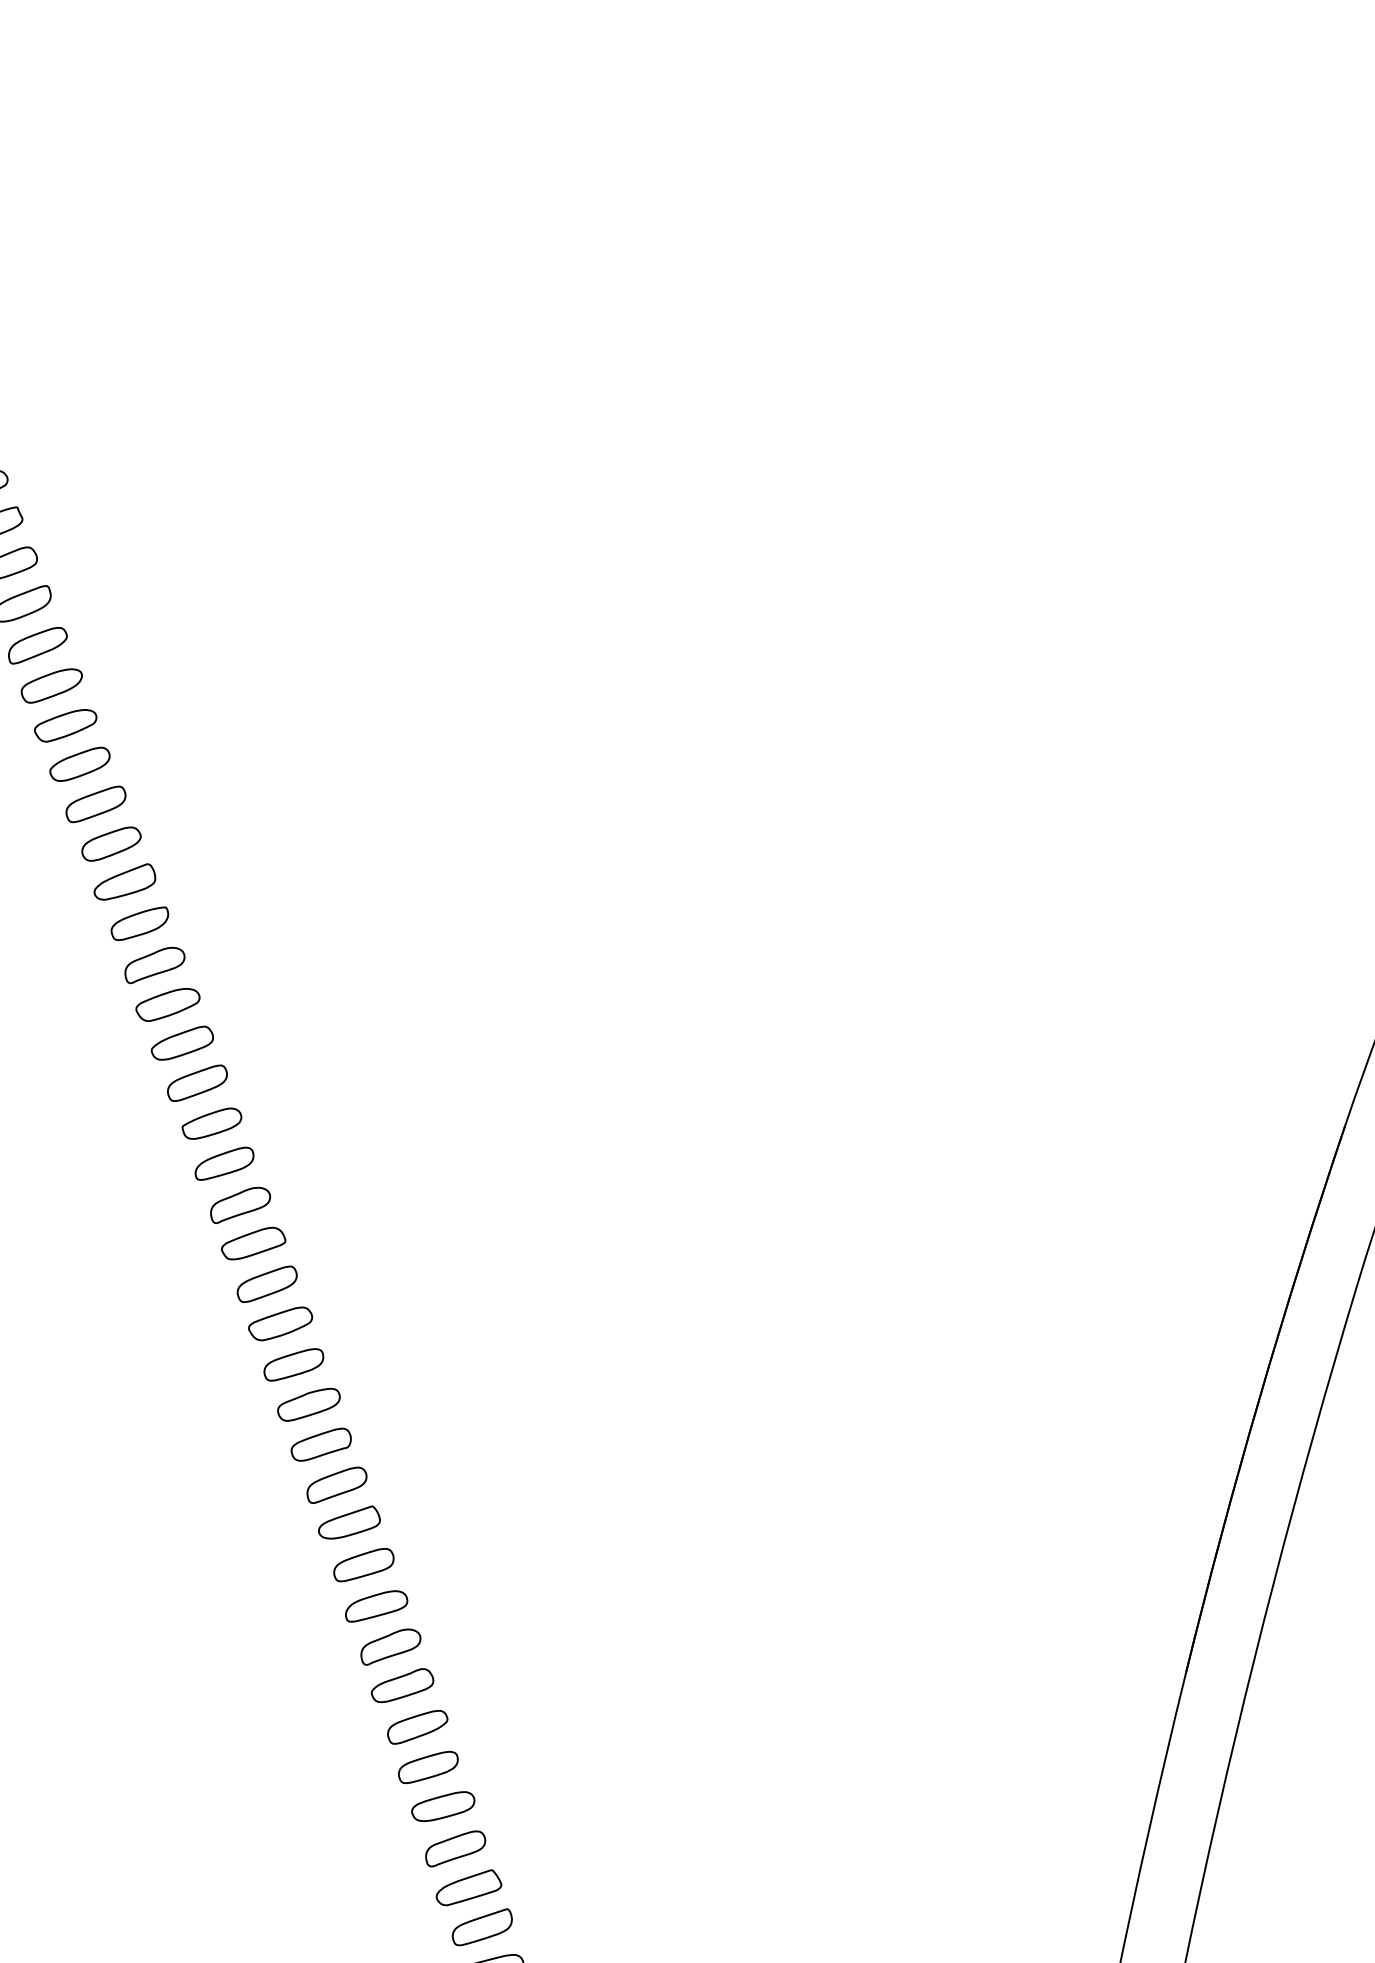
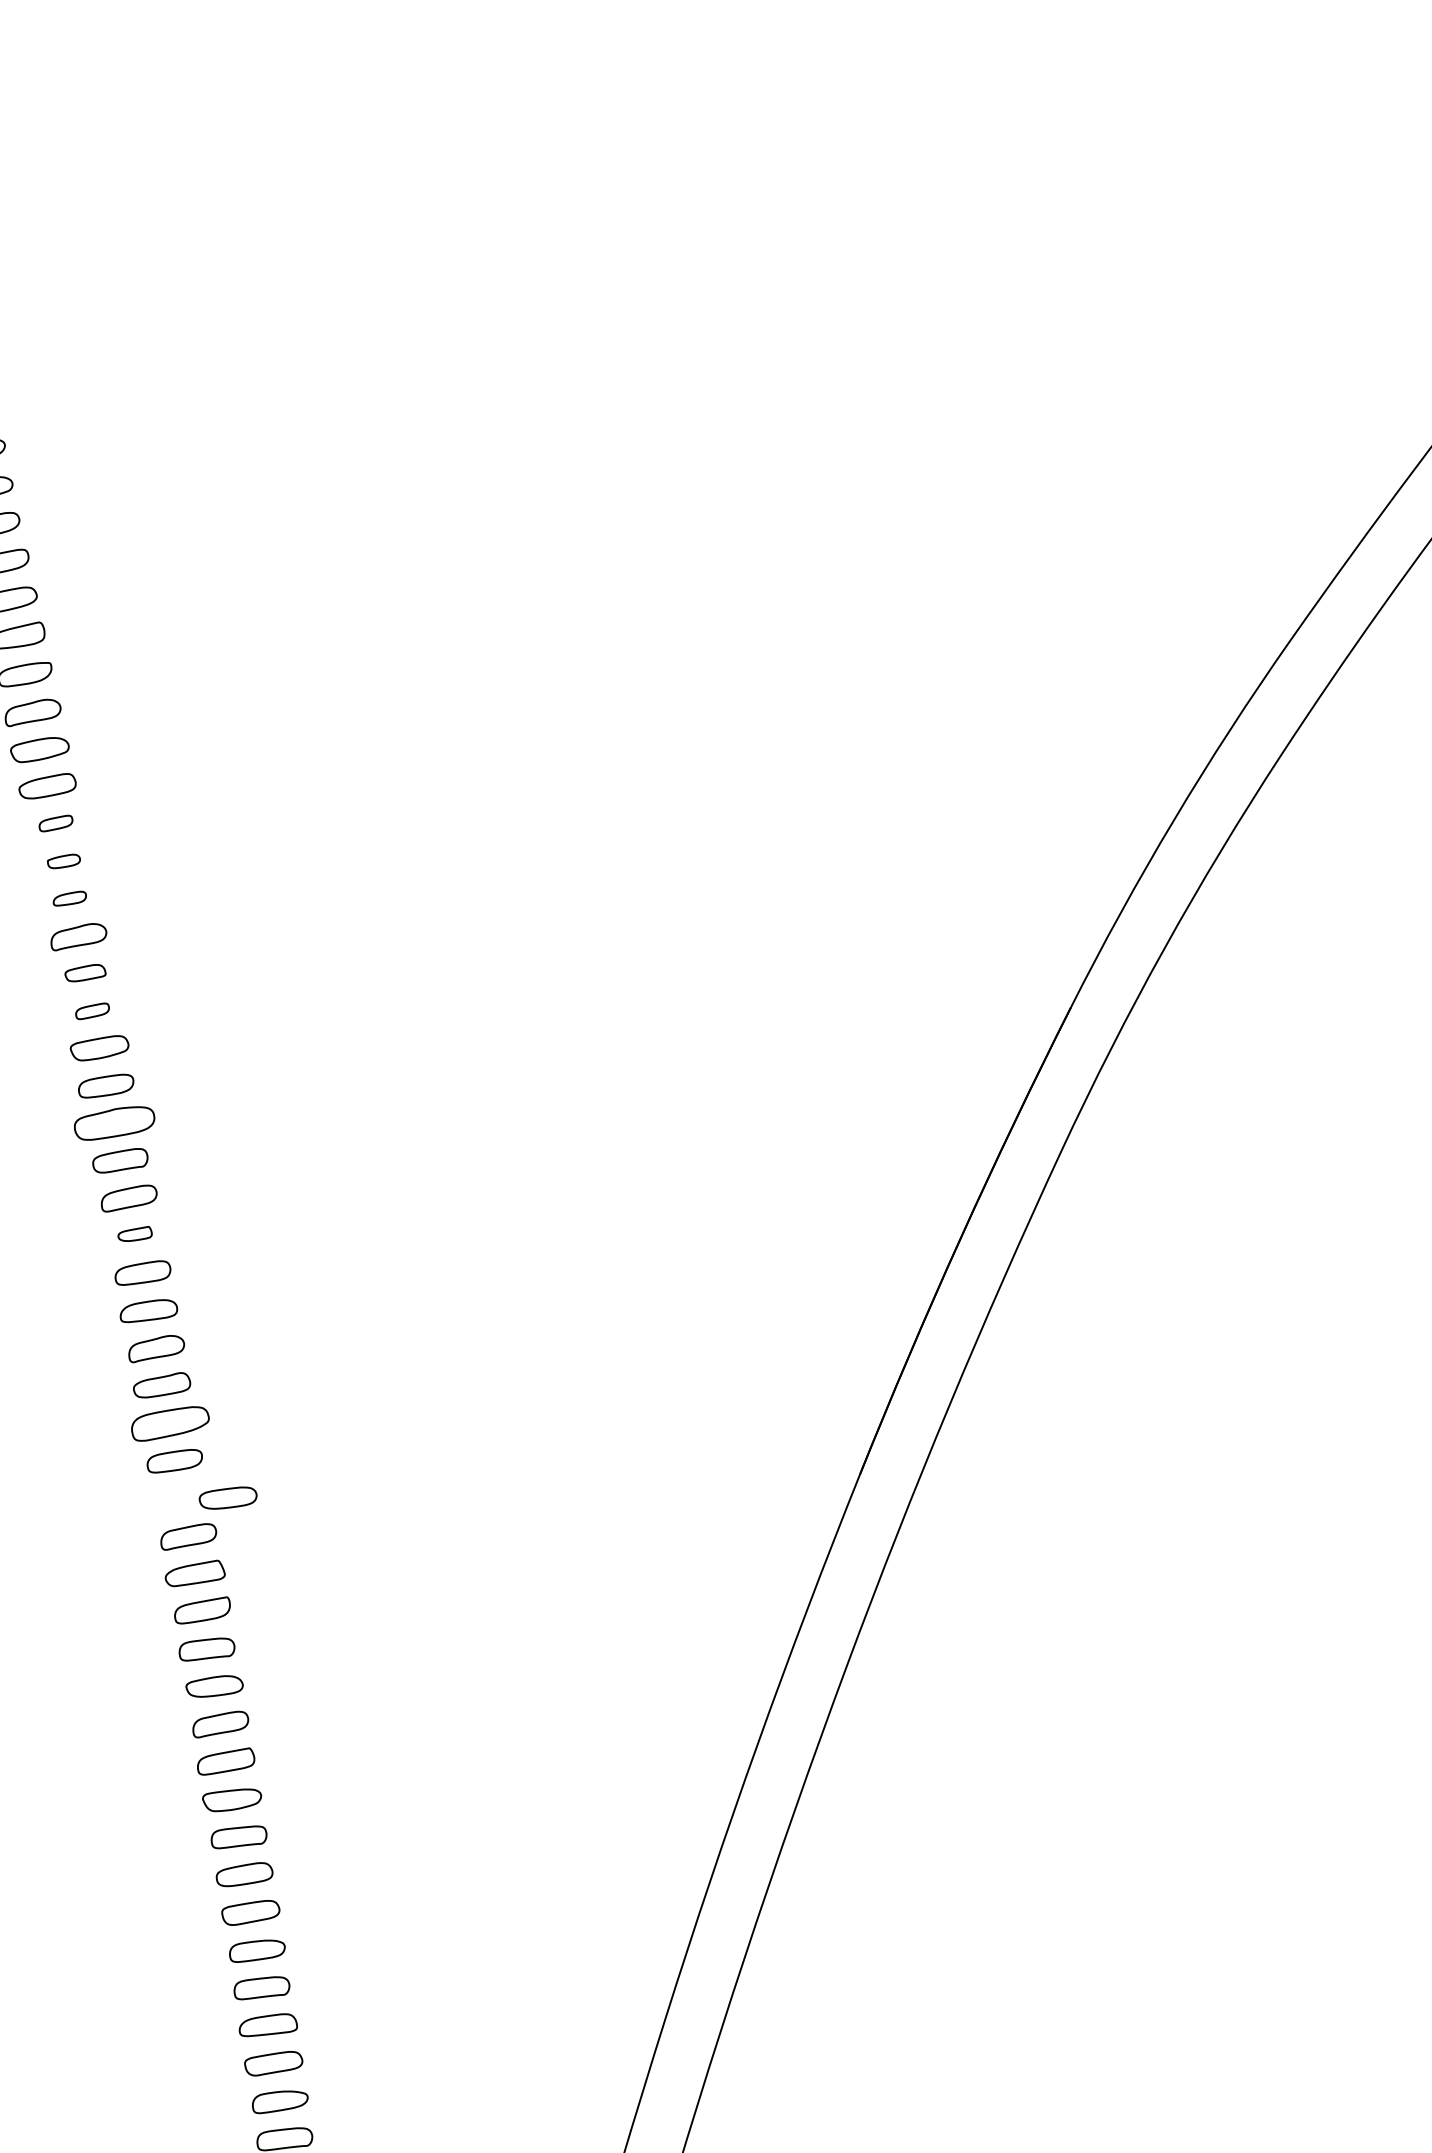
part: (196, 1083) -> (55, 823), size x0.6
part: (211, 1123) -> (63, 861), size x0.6
part: (224, 1163) -> (69, 898), size x0.6
part: (253, 1242) -> (85, 972), size x0.7
part: (267, 1284) -> (92, 1011), size x0.6
part: (308, 1404) -> (114, 1123), size x1.4
part: (348, 1522) -> (134, 1233), size x0.6
part: (417, 1727) -> (170, 1424), size x1.4
part: (442, 1806) -> (227, 1497), moved

